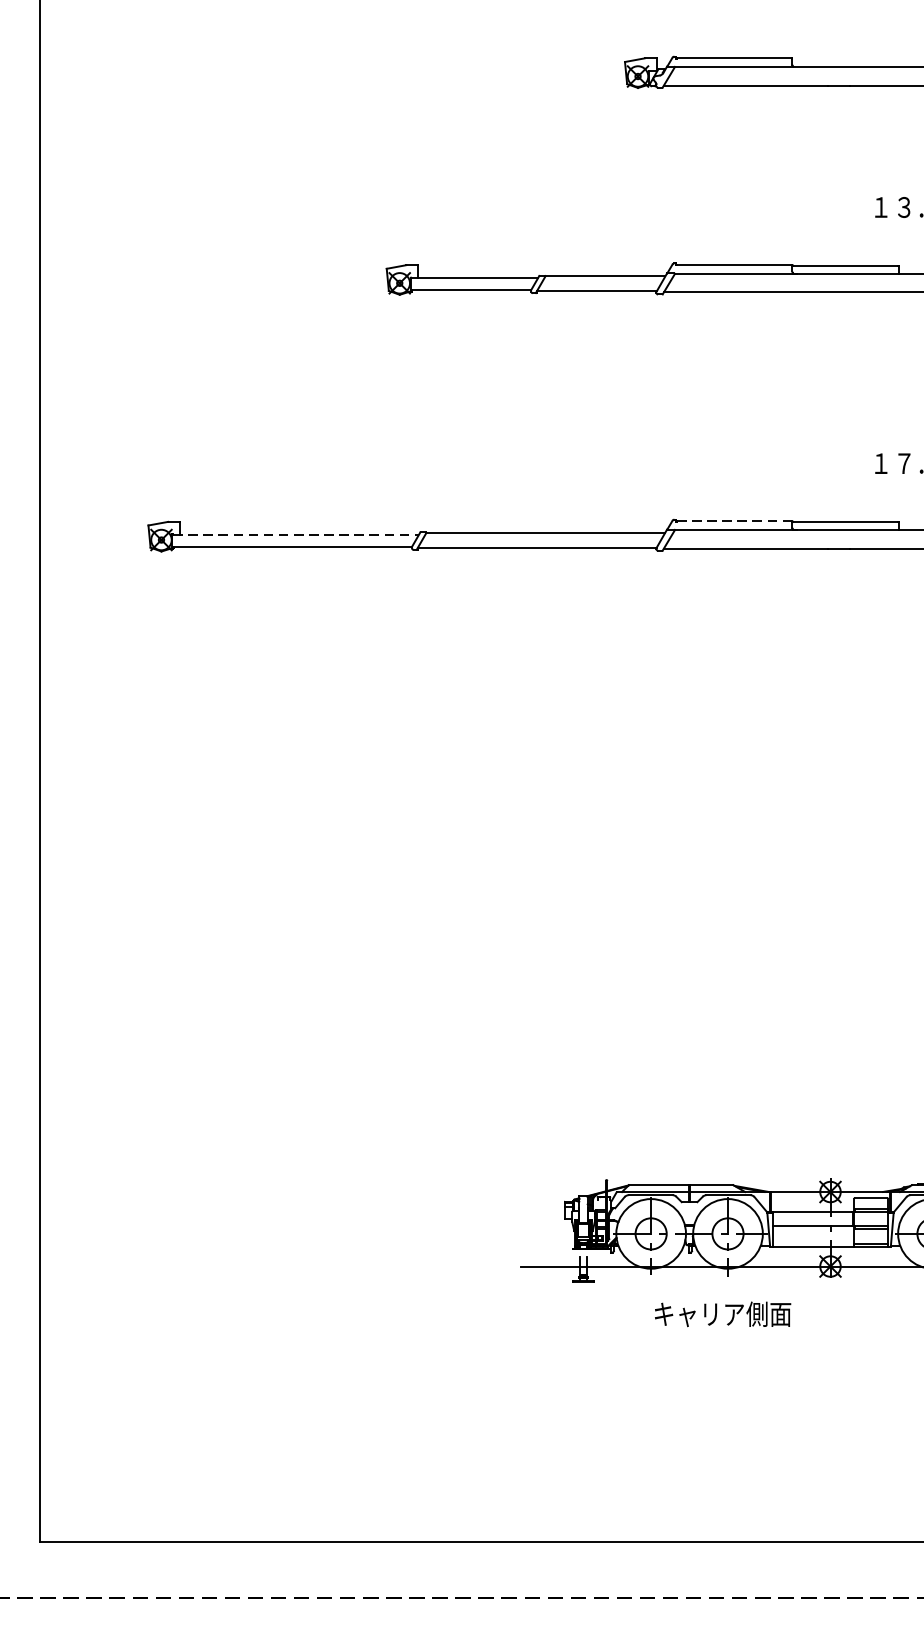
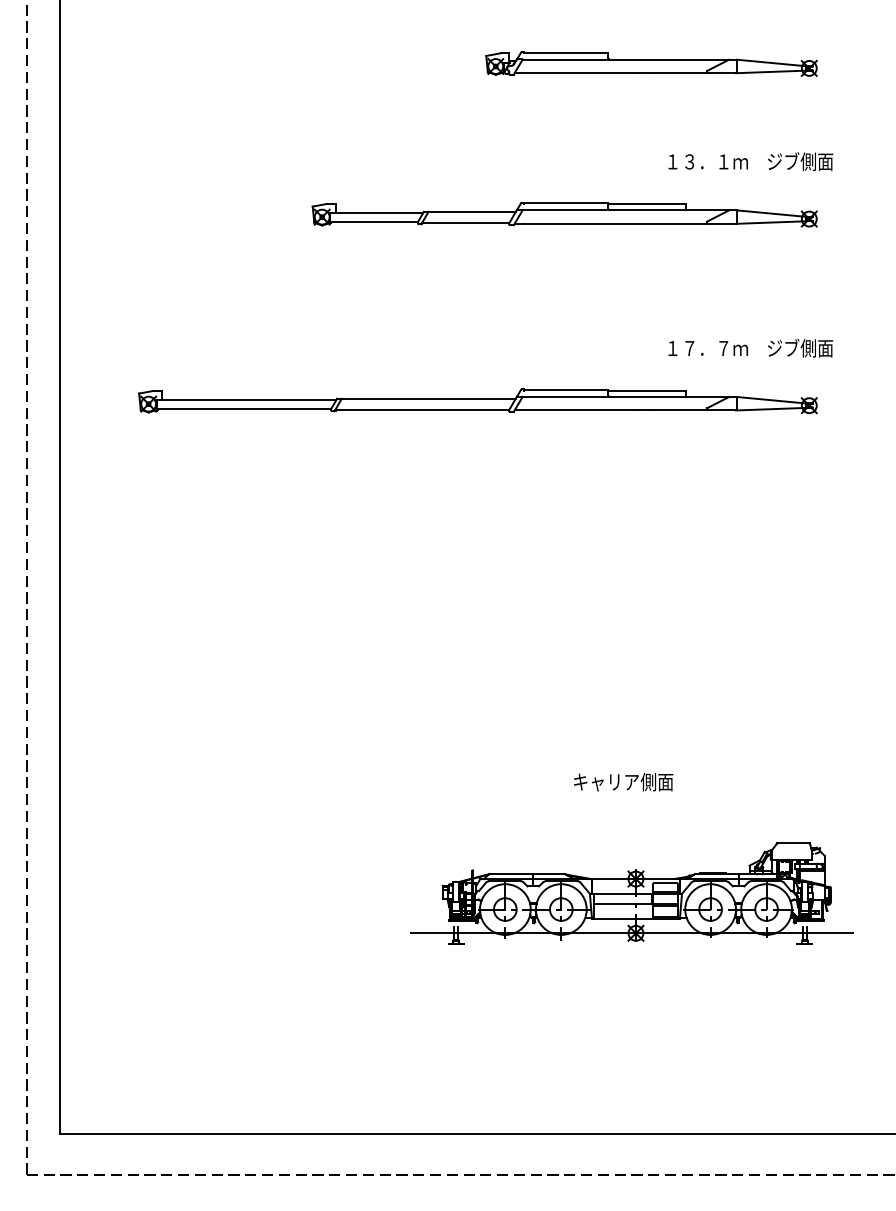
line: (735, 521) -> (566, 390), dashed -> solid
line: (295, 535) -> (246, 400), dashed -> solid
text: (722, 1314) -> (623, 782), moved

